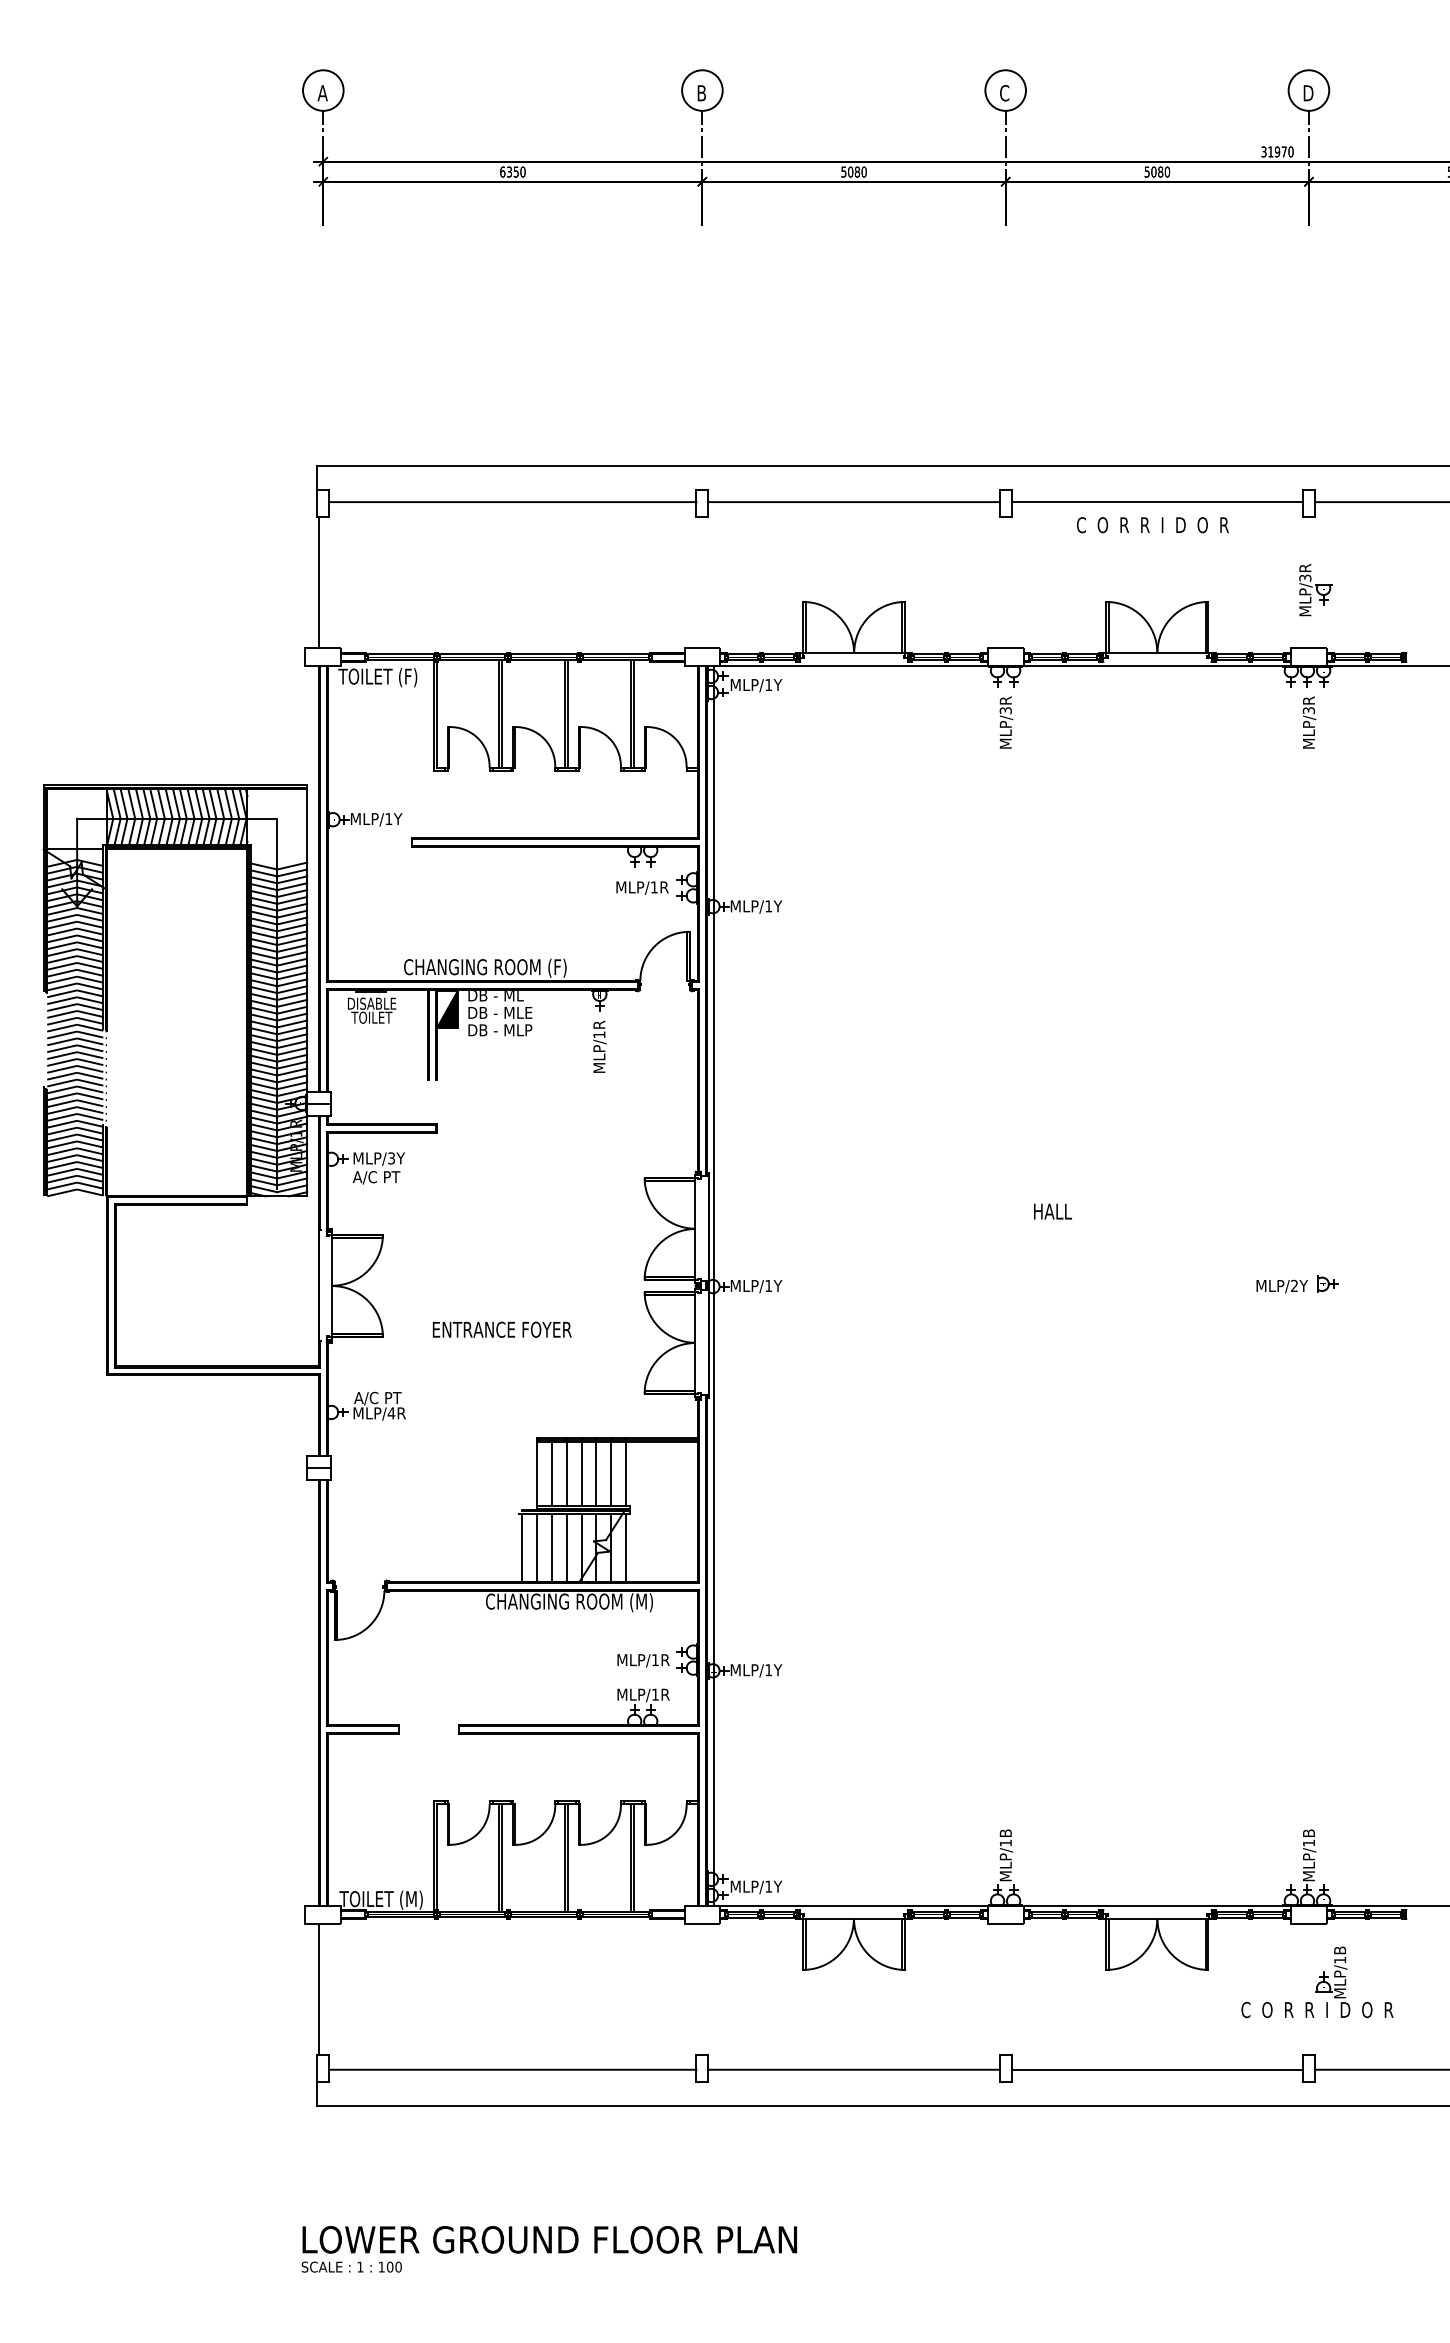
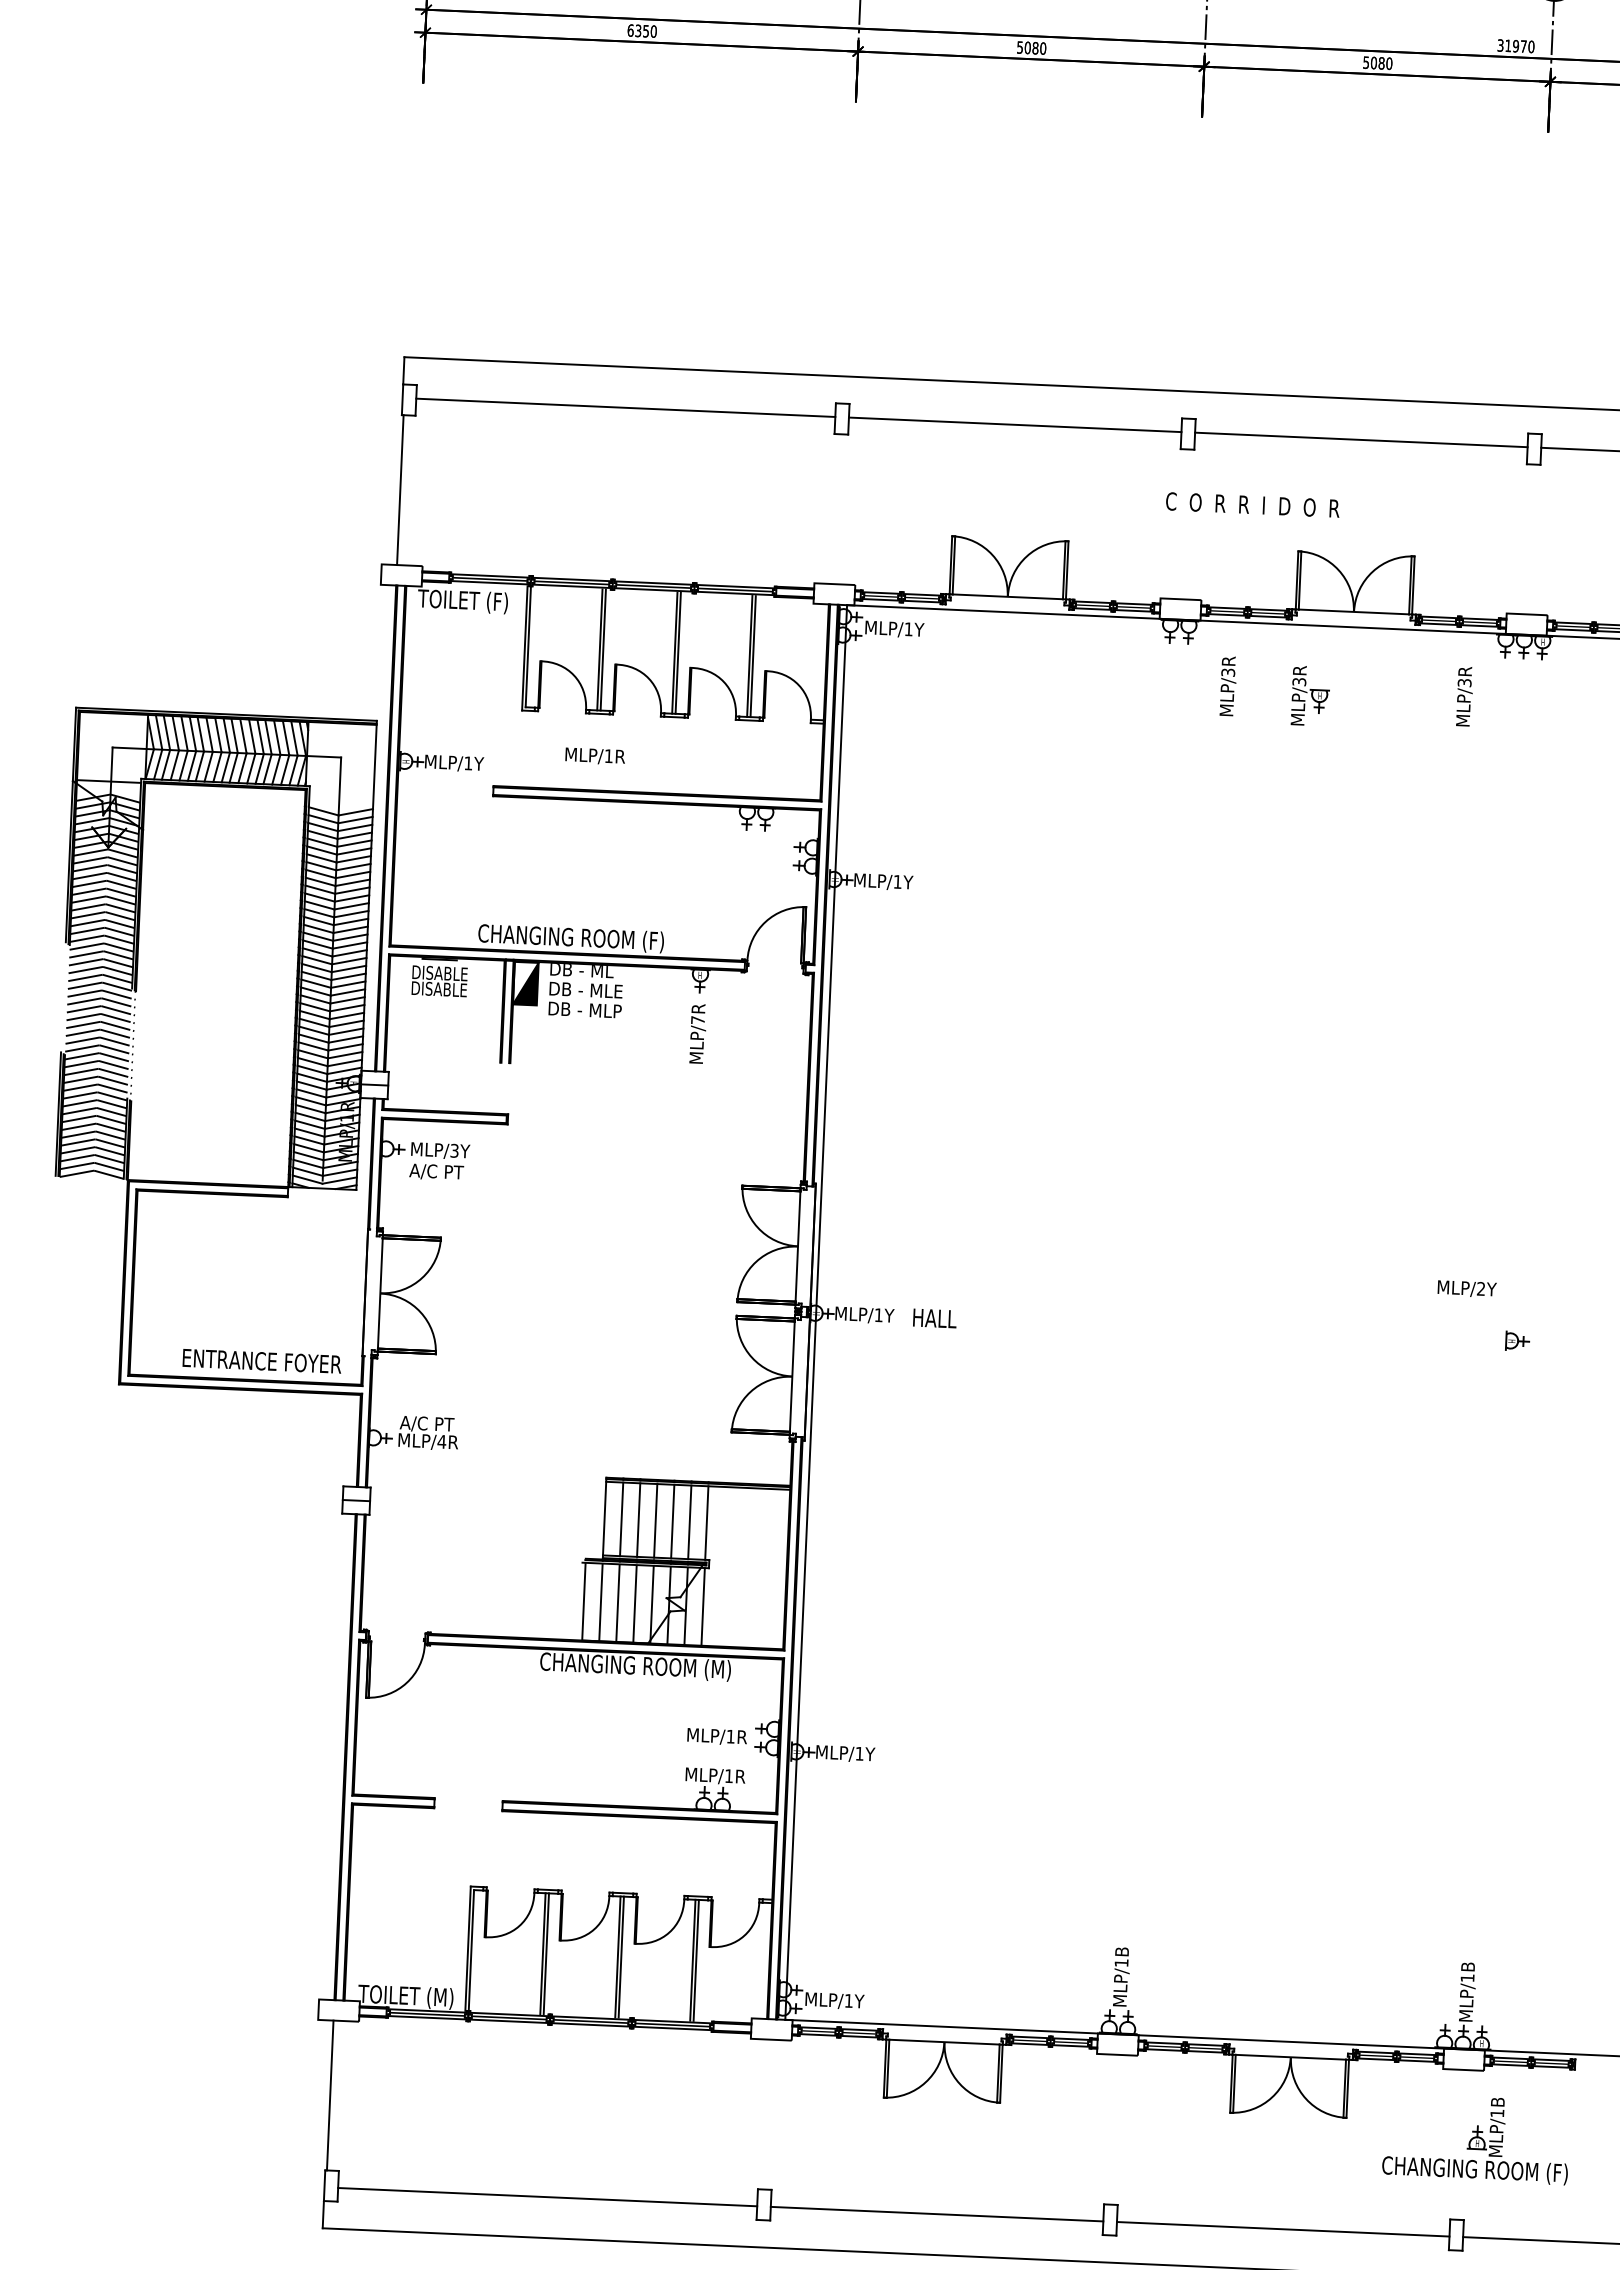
text: (1152, 525) -> (1252, 505), moved
part: (1315, 590) -> (1310, 696), moved
text: (1006, 722) -> (1228, 686), moved
text: (1309, 722) -> (1464, 696), moved
text: (642, 887) -> (595, 755), moved
text: (372, 1017) -> (439, 989), TOILET -> DISABLE
text: (599, 1034) -> (698, 1019), MLP/1R -> MLP/7R
text: (1052, 1211) -> (934, 1318), moved
text: (1281, 1286) -> (1466, 1288), moved
text: (501, 1329) -> (261, 1360), moved
text: (1328, 2010) -> (1481, 2170), C  O  R  R  I  D  O  R -> CHANGING ROOM (F)

